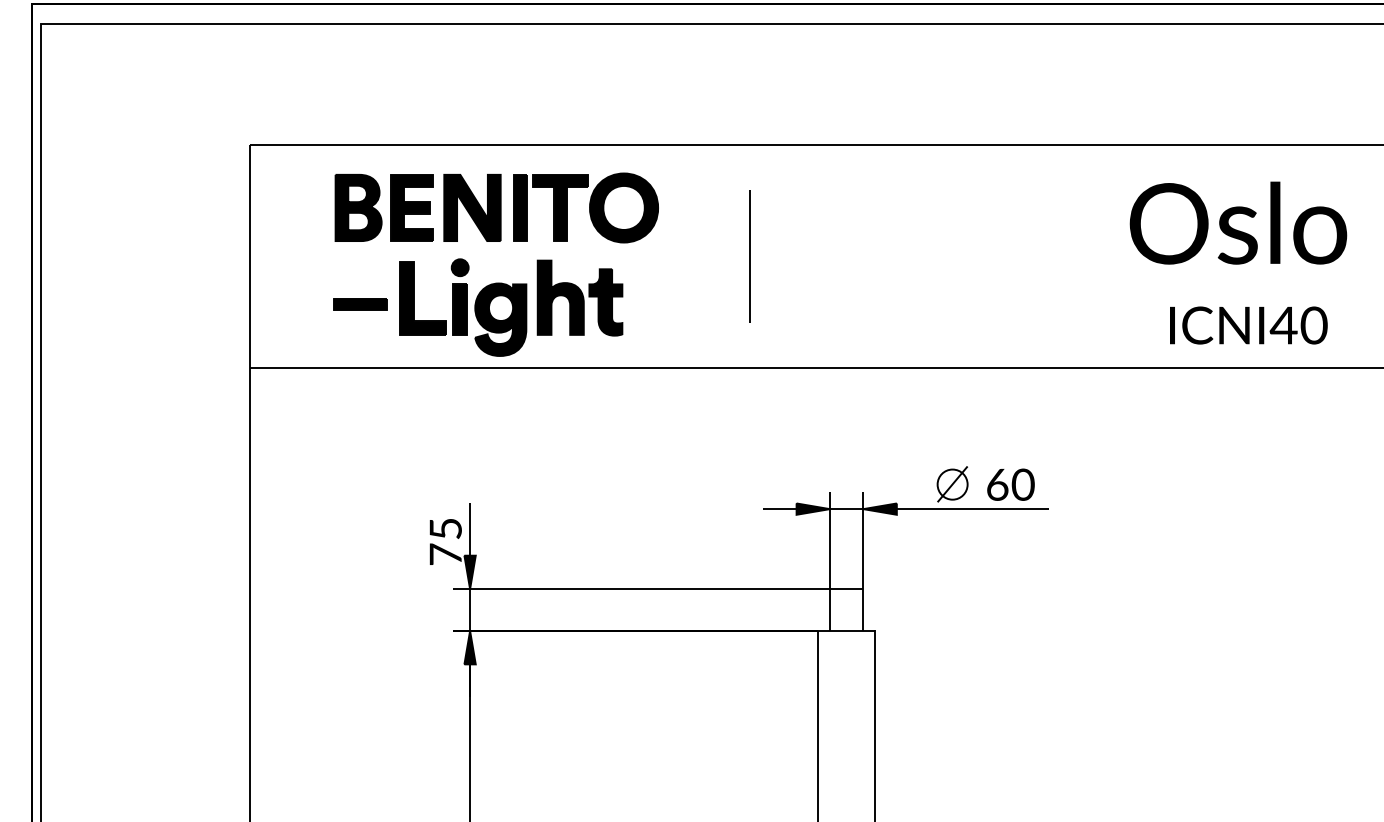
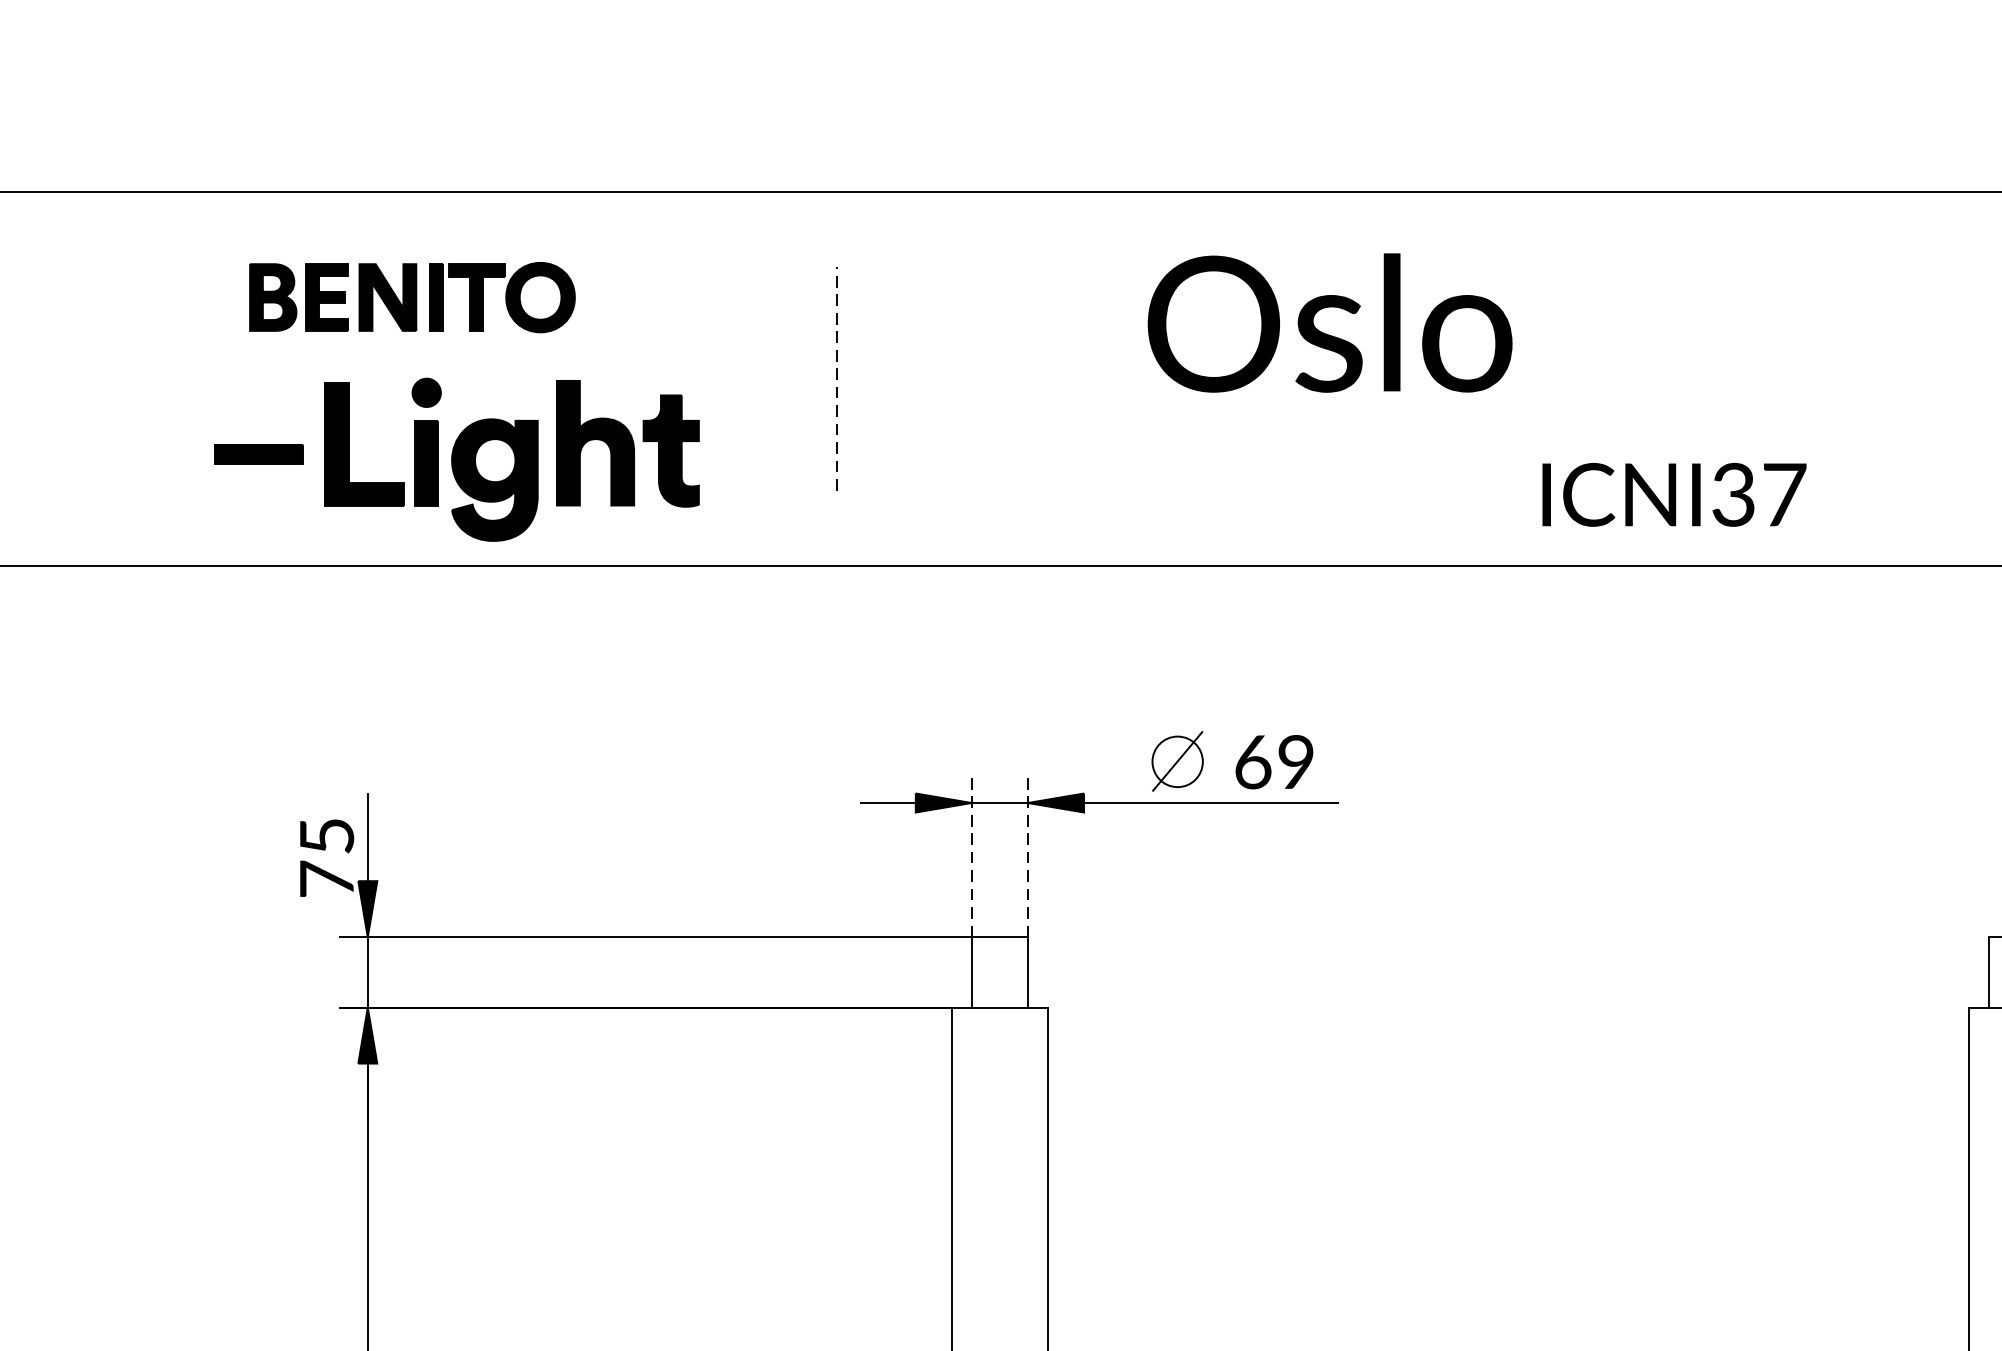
part: (496, 207) -> (412, 296), size x0.6
text: (1238, 222) -> (1330, 321), moved
line: (749, 256) -> (836, 378), solid -> dashed
part: (478, 307) -> (457, 459), moved
text: (1298, 325) -> (1758, 494), ICNI40 -> ICNI37
text: (1022, 485) -> (1294, 763), 60 -> 69
line: (829, 540) -> (971, 855), solid -> dashed
line: (863, 540) -> (1028, 855), solid -> dashed

